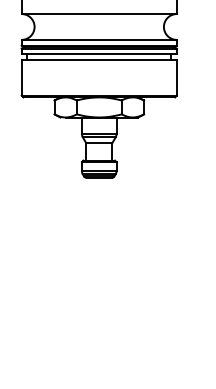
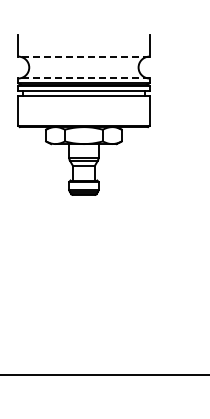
line: (98, 13) -> (83, 56), solid -> dashed
line: (98, 39) -> (83, 78), solid -> dashed

